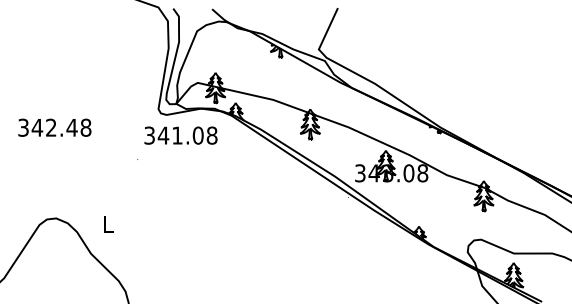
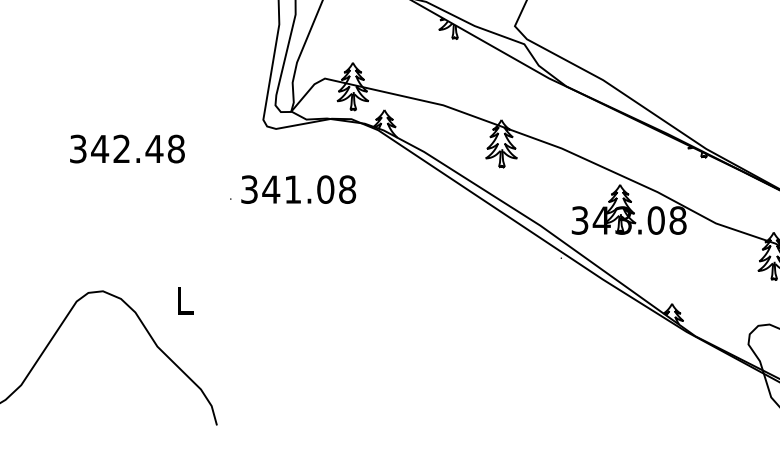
text: (54, 127) -> (126, 148), moved
text: (180, 135) -> (297, 189), moved

